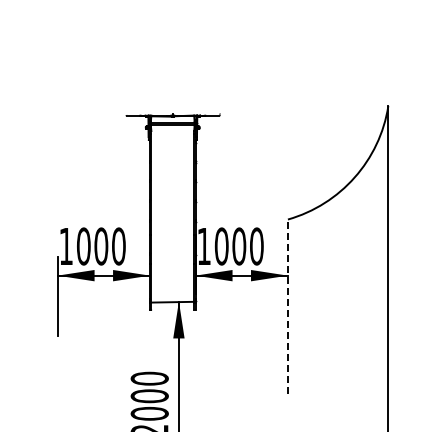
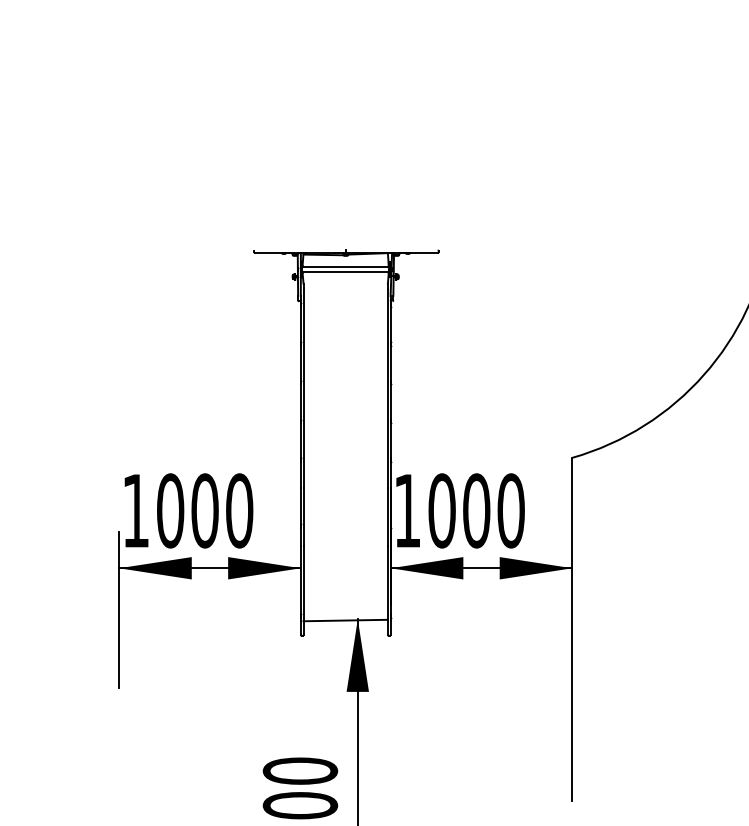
line: (287, 306) -> (571, 628), dashed -> solid

